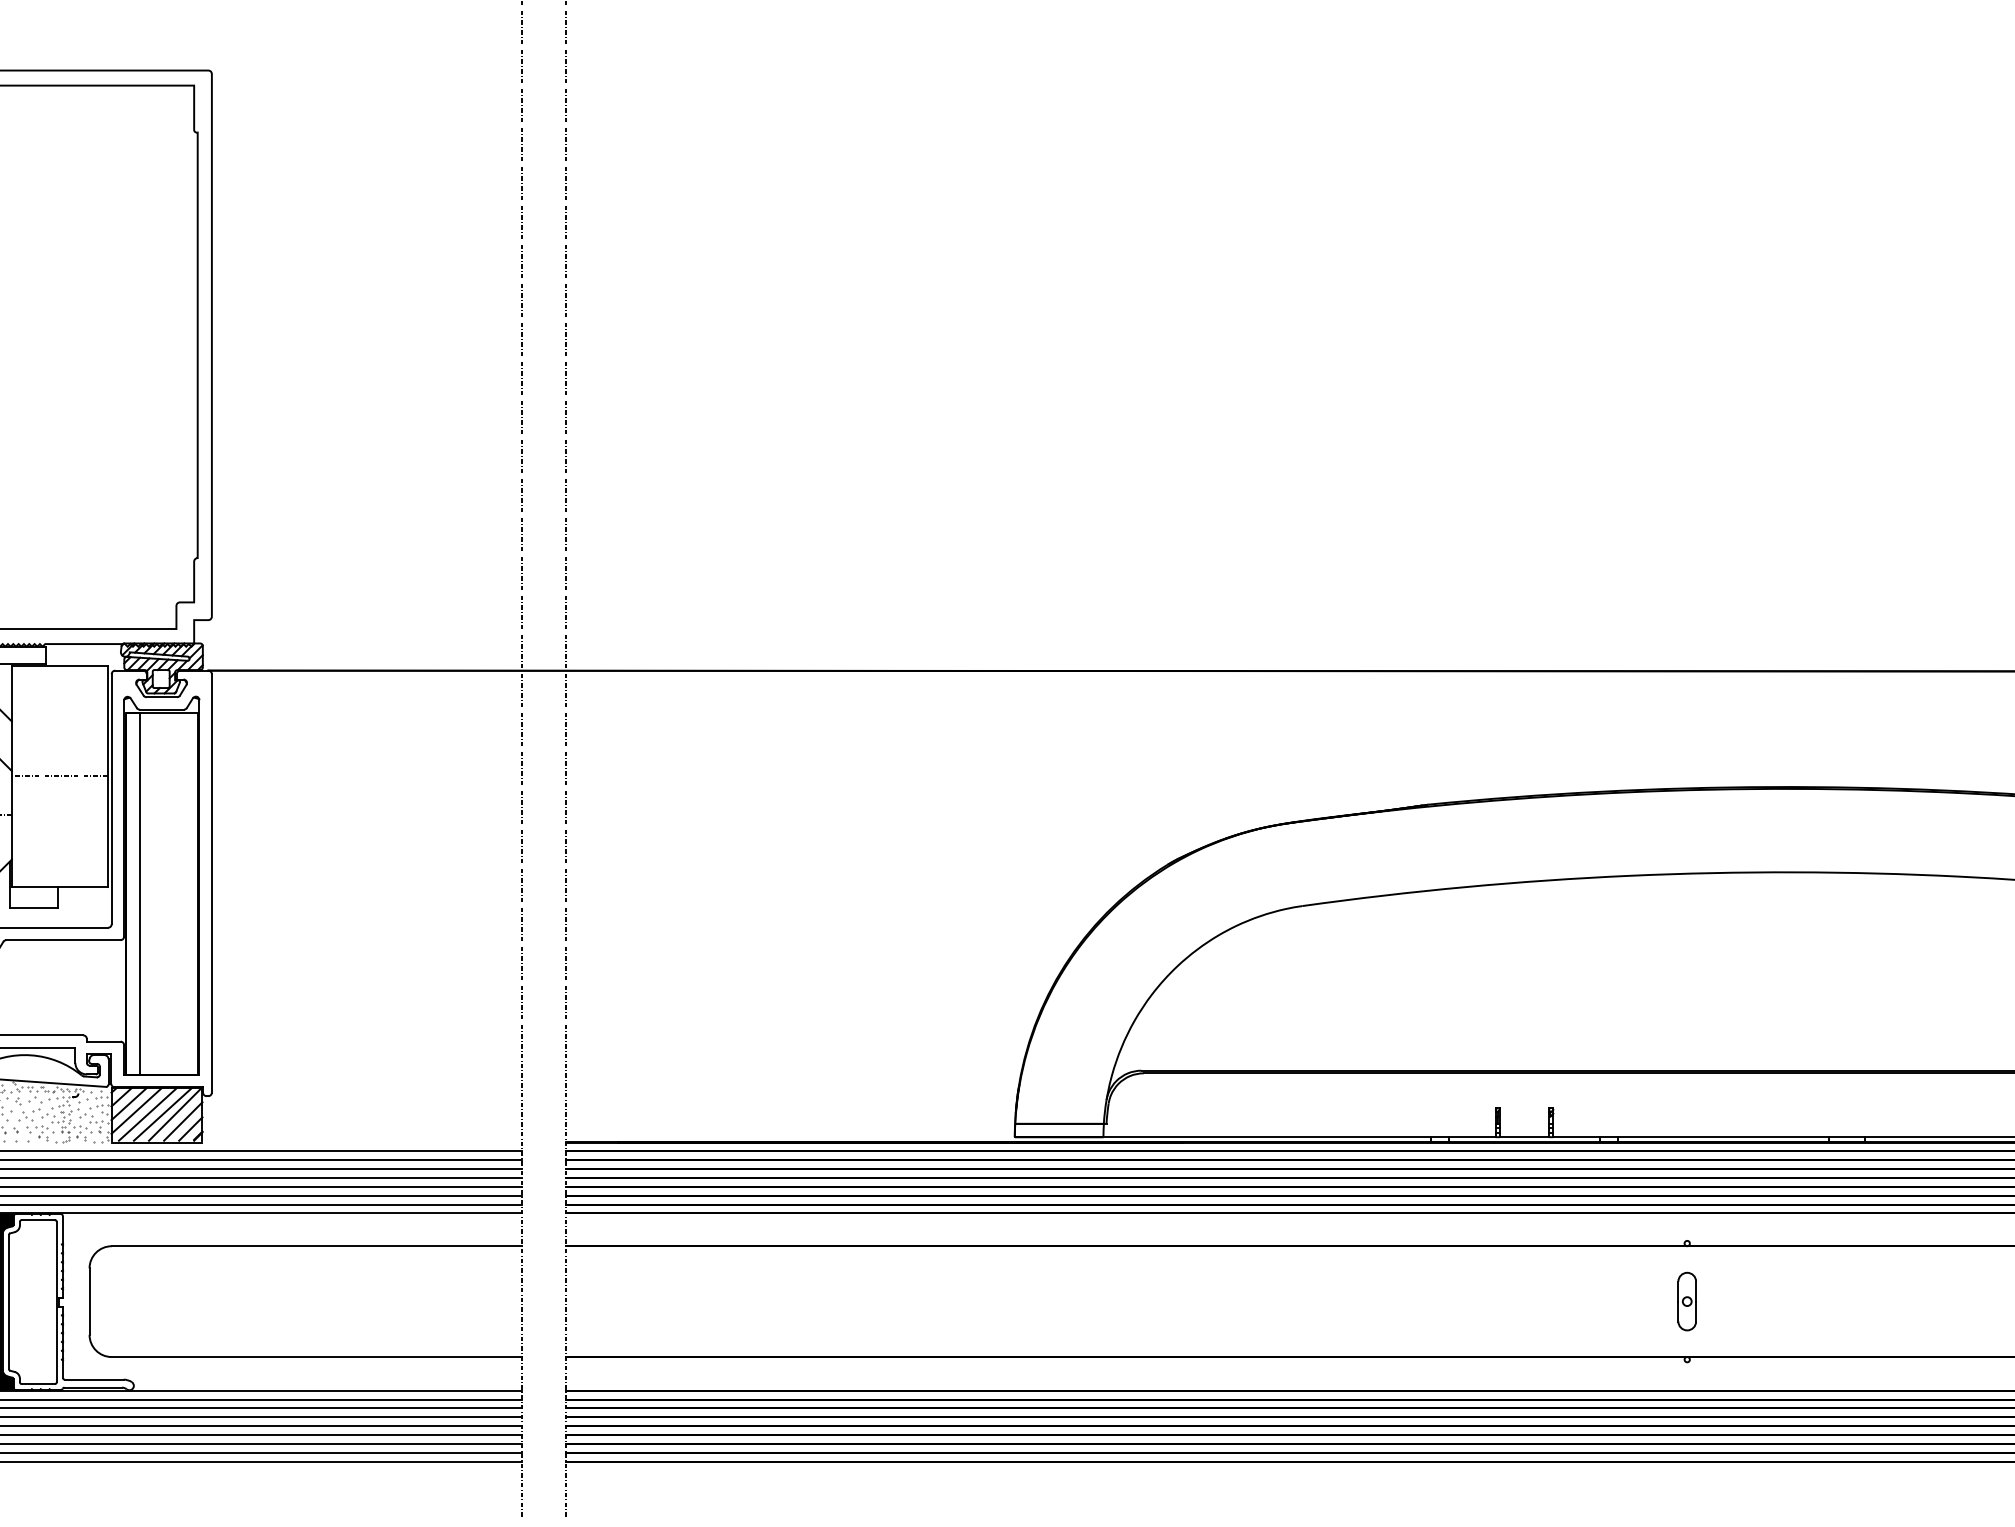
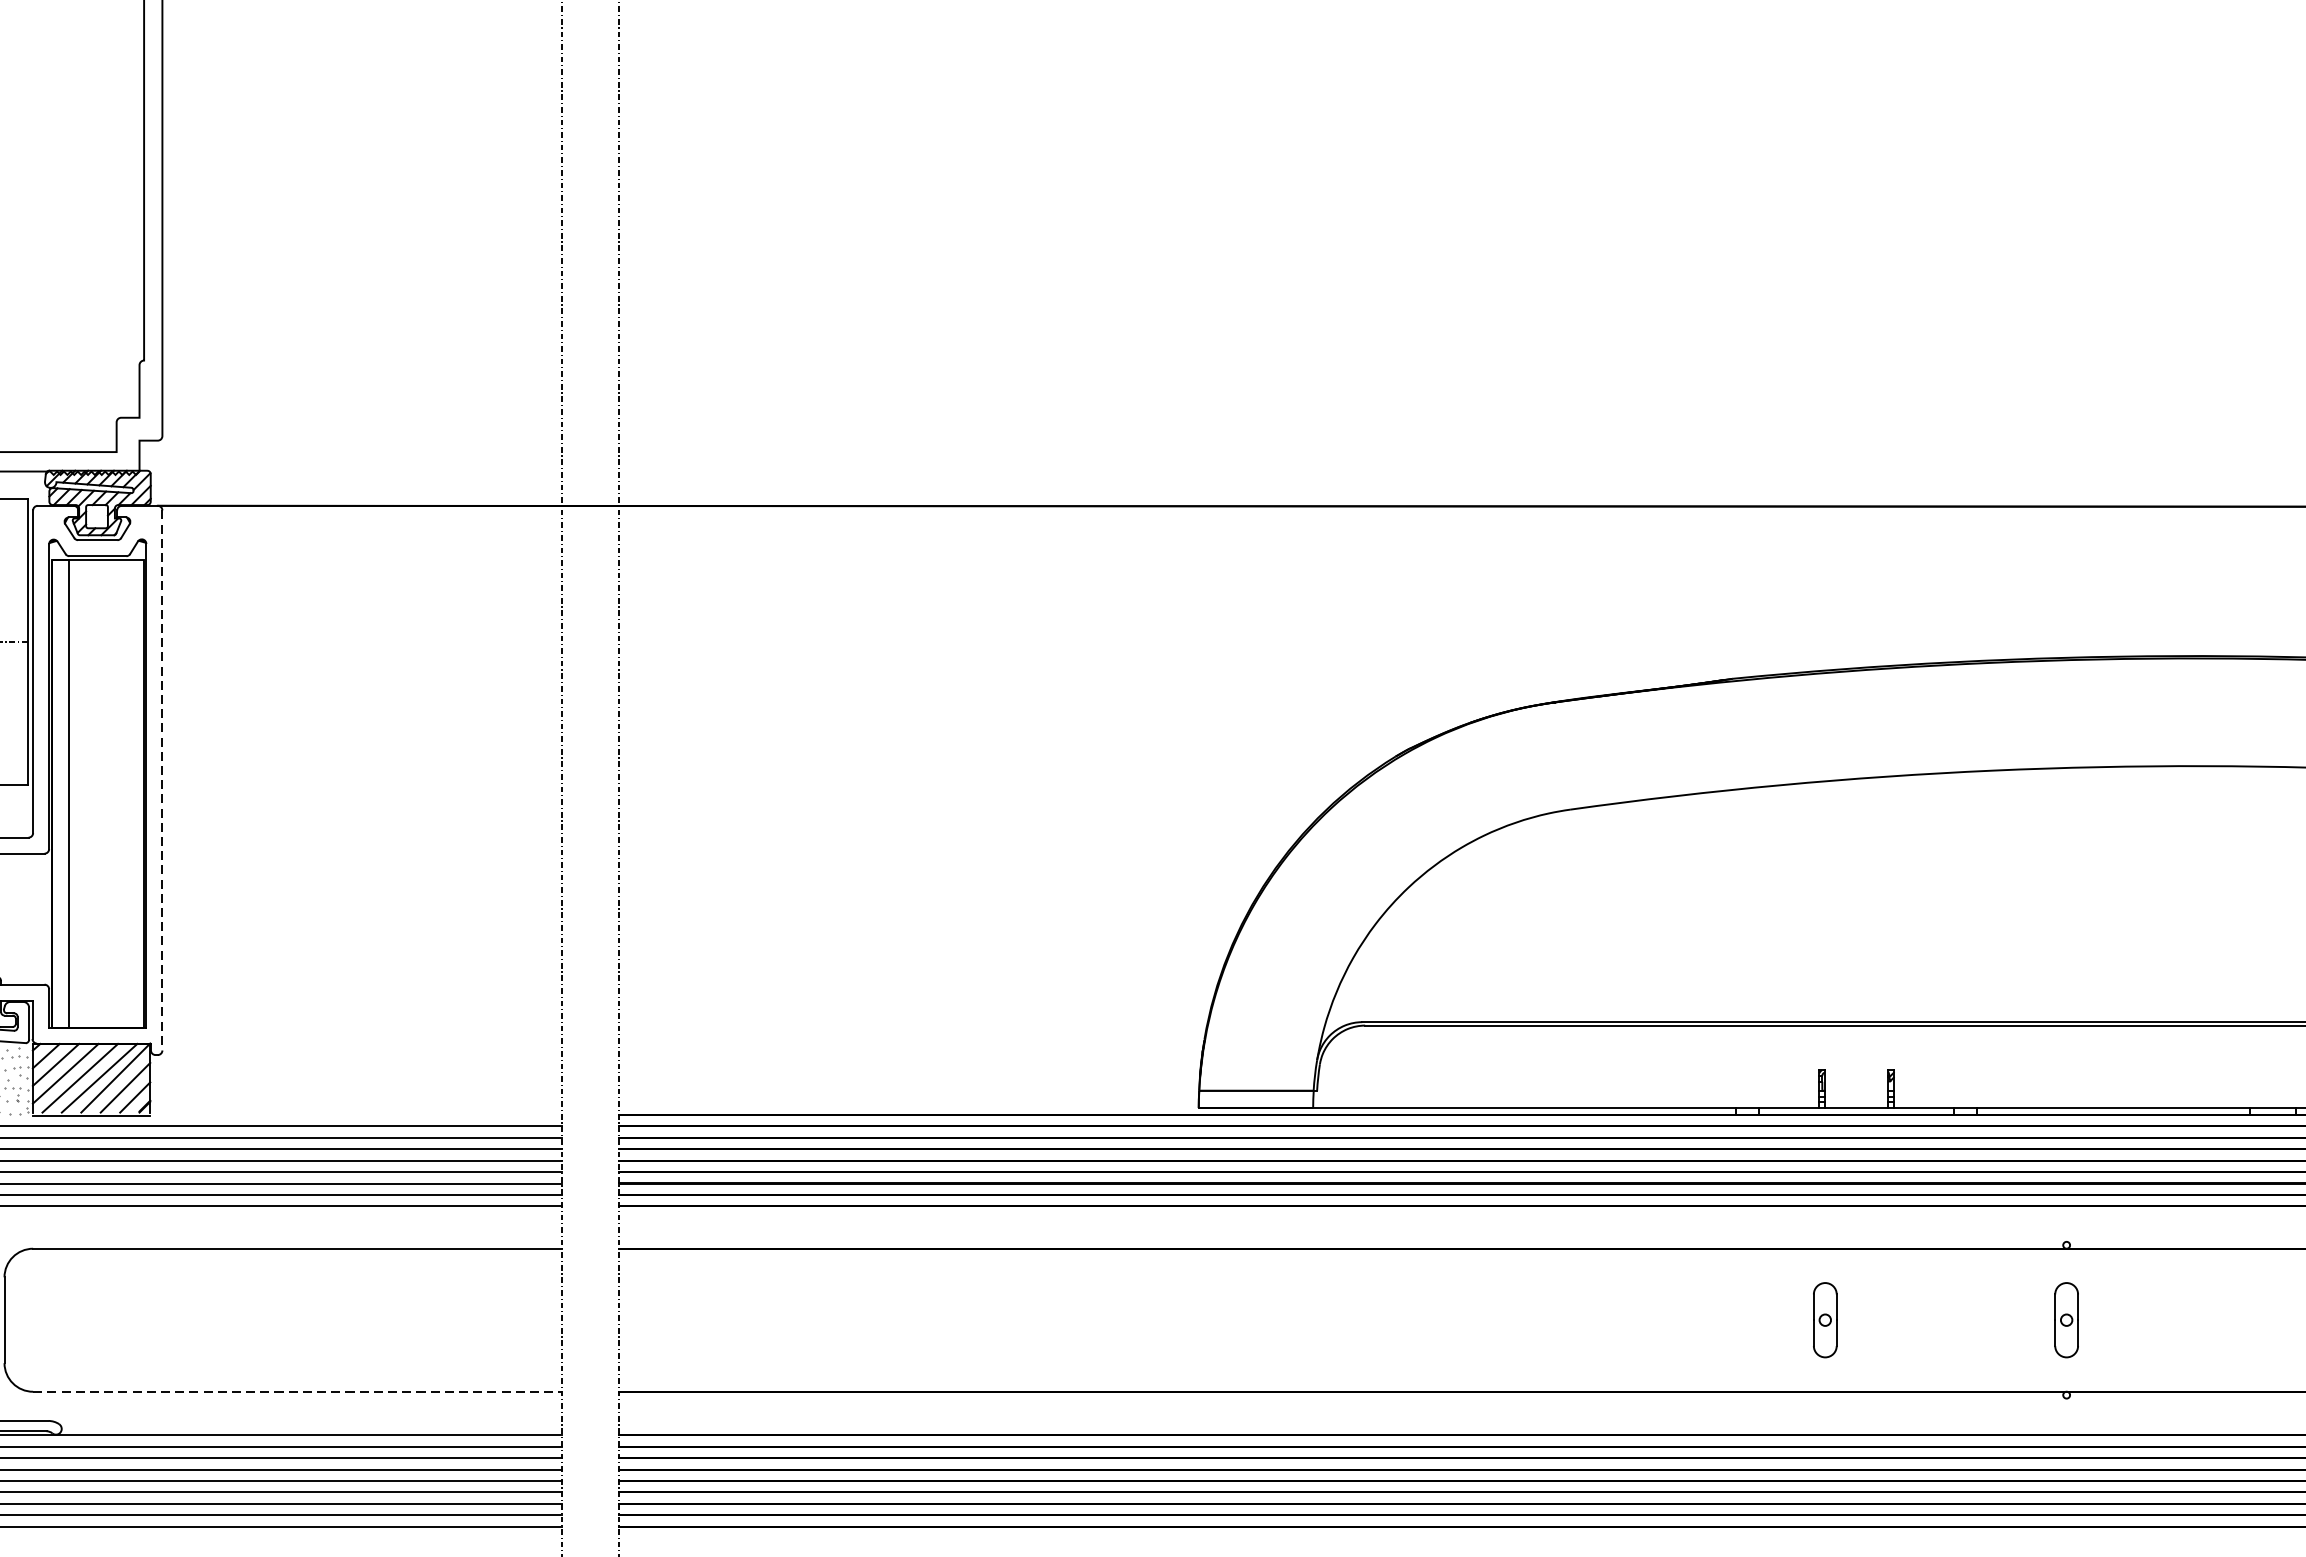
line: (211, 883) -> (161, 780), solid -> dashed
part: (1499, 1301) -> (1824, 1320), added
line: (316, 1357) -> (297, 1392), solid -> dashed

